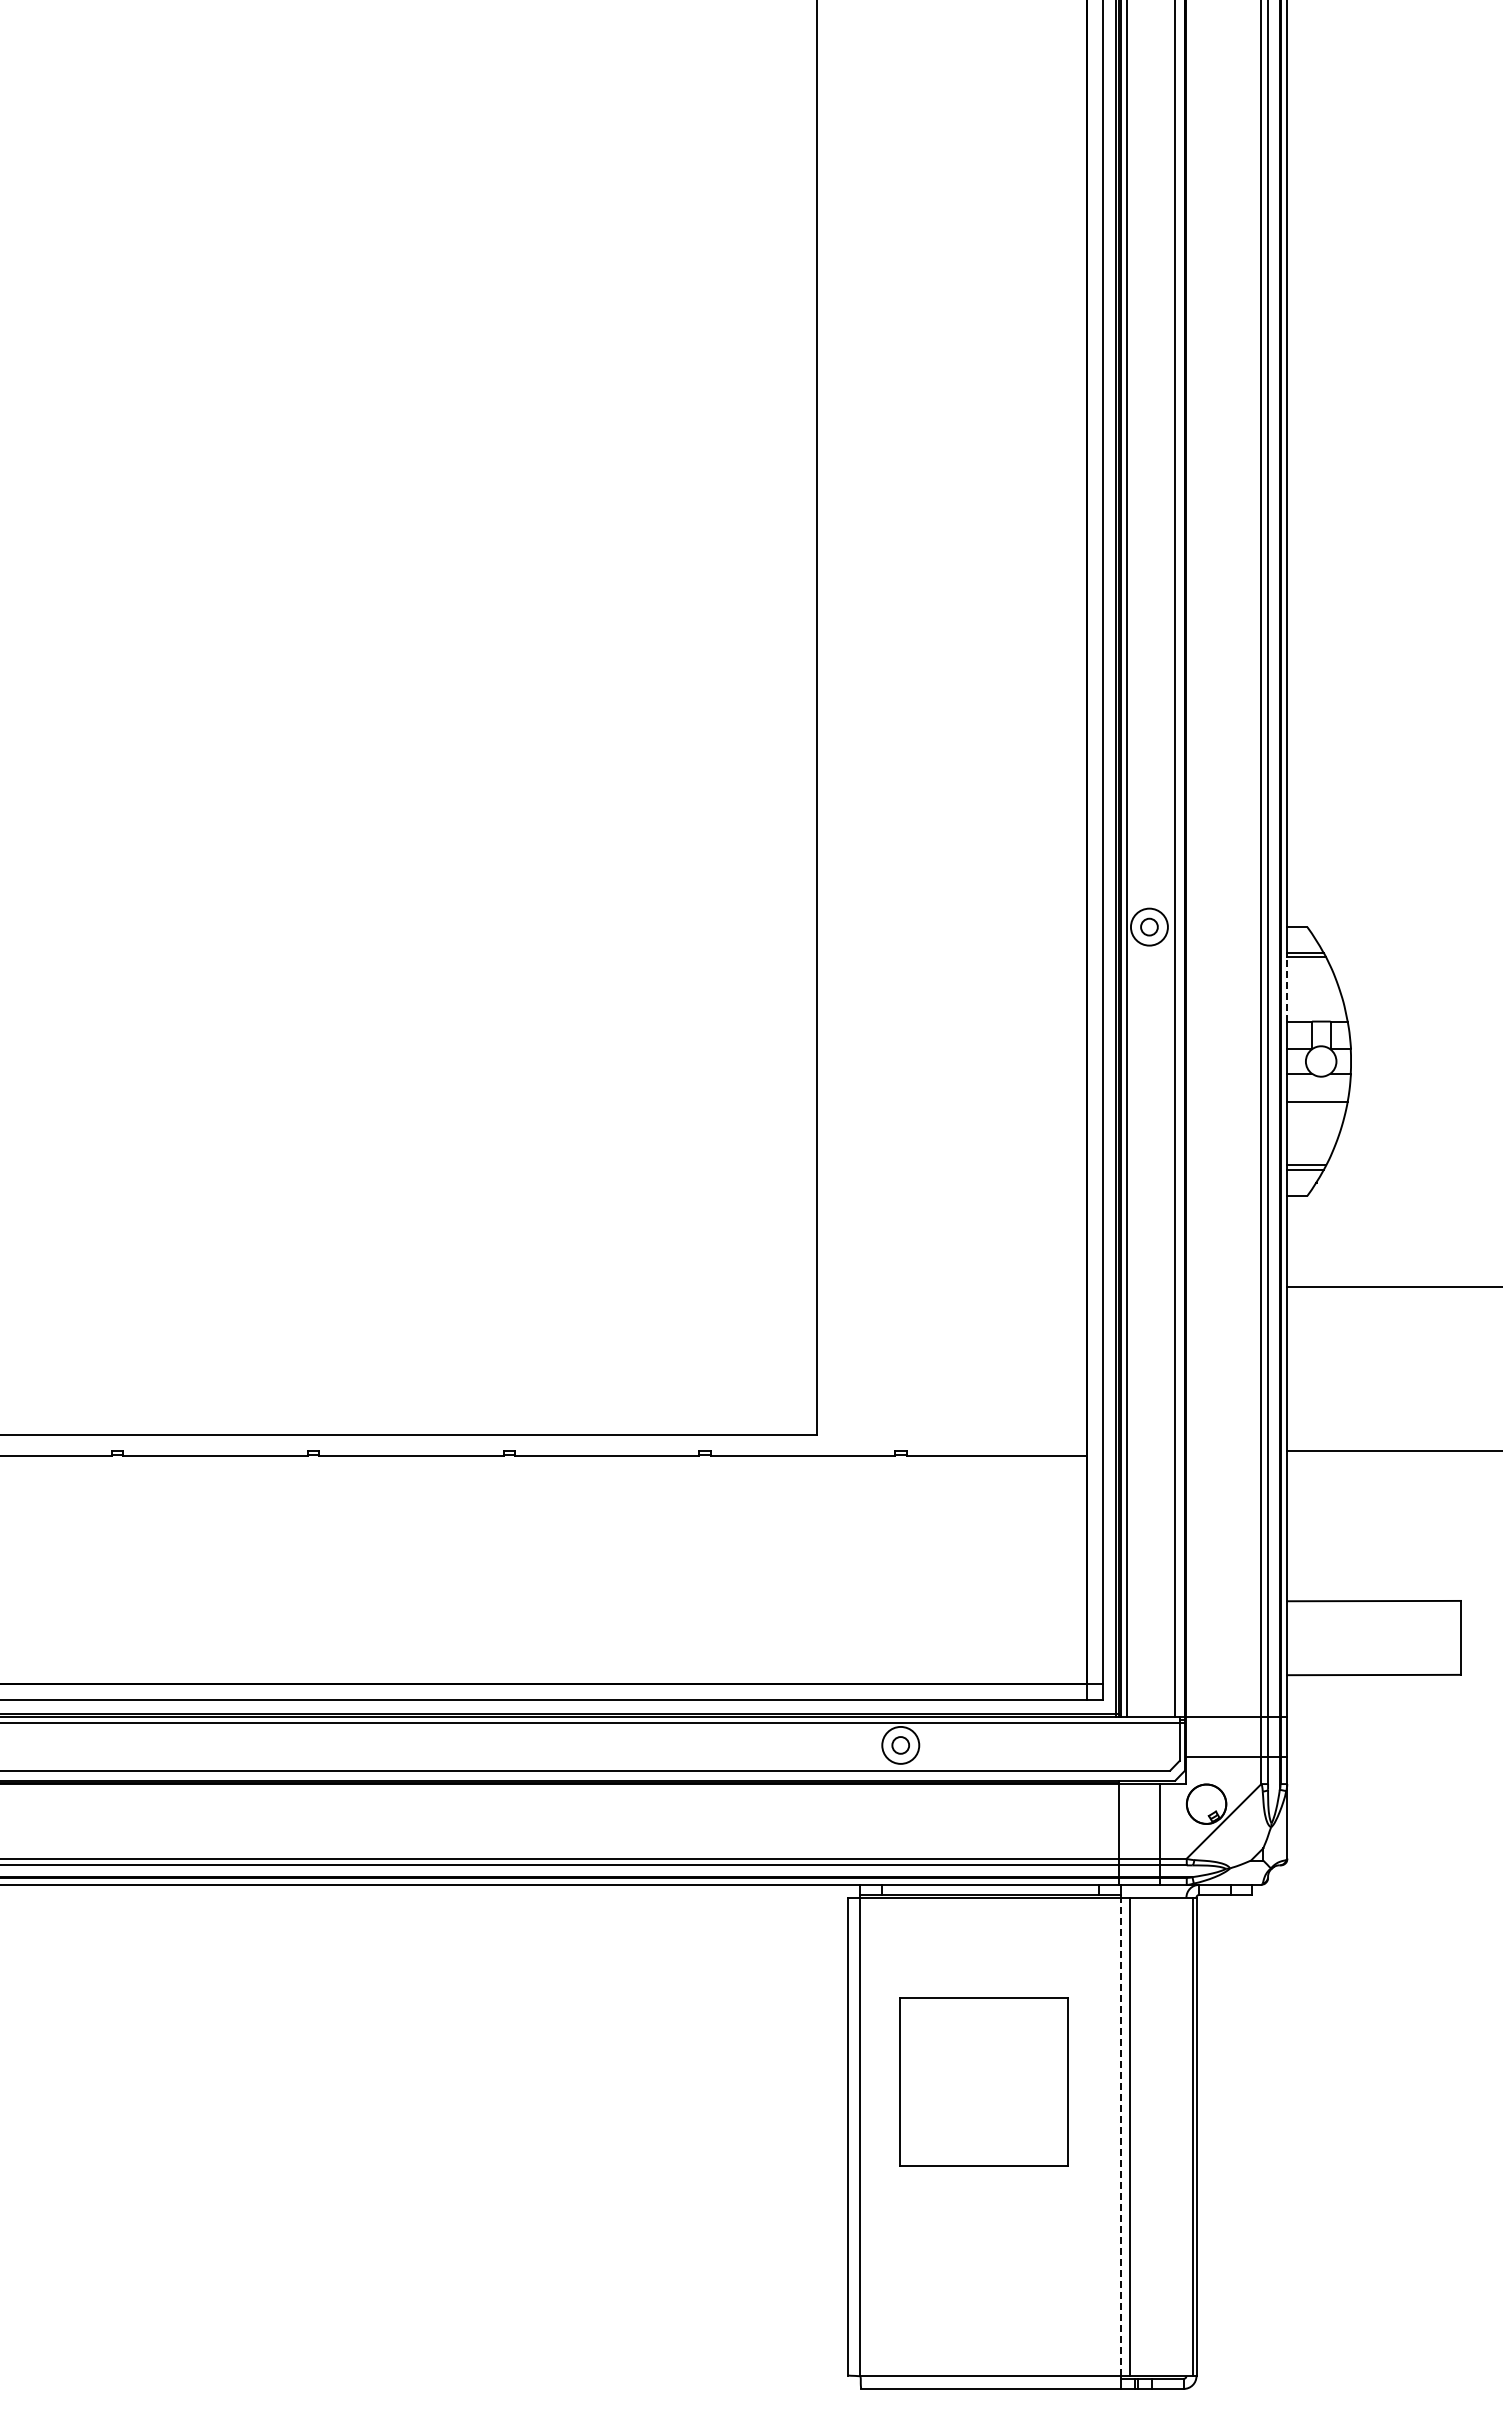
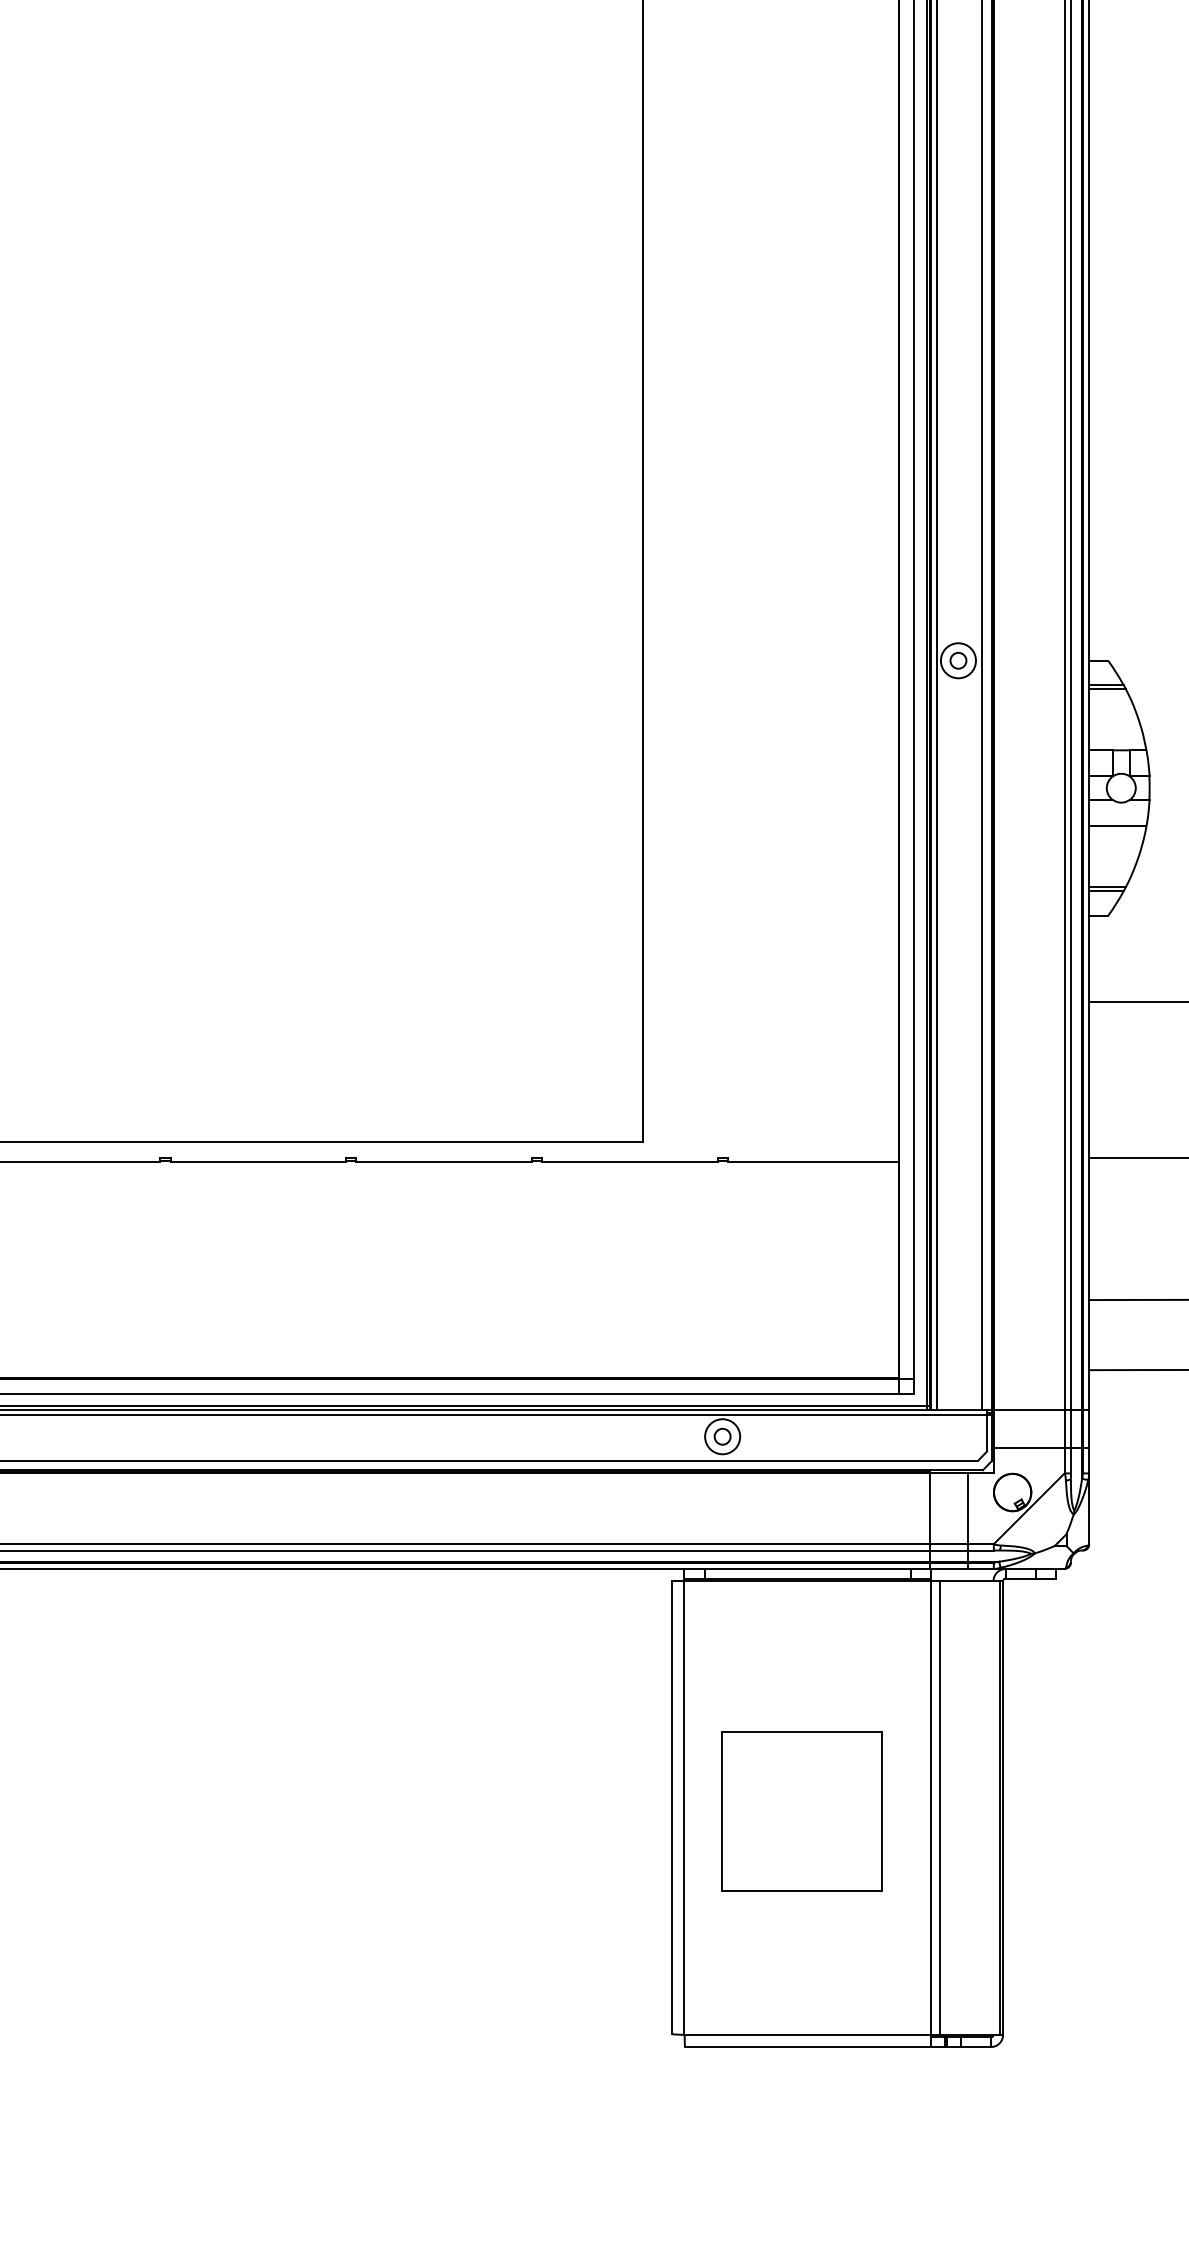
line: (1287, 988) -> (1089, 718), dashed -> solid
part: (983, 2081) -> (801, 1810), moved
line: (1120, 2136) -> (931, 1807), dashed -> solid

